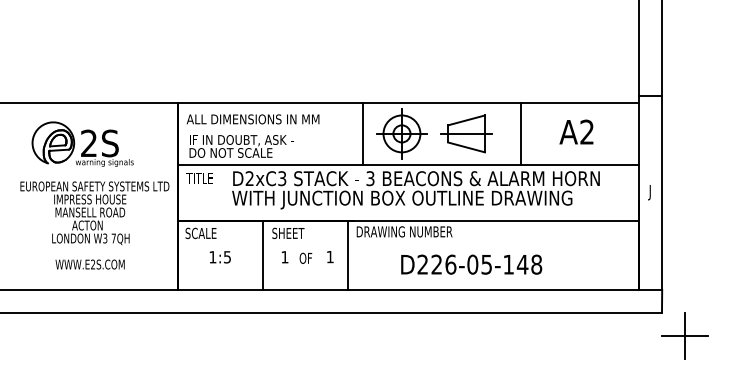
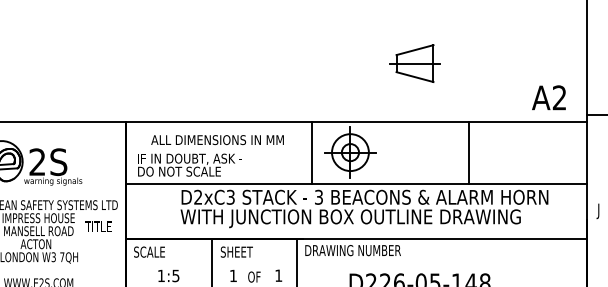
text: (252, 119) -> (216, 140), moved
text: (576, 131) -> (548, 97), moved
part: (466, 133) -> (414, 63), moved
text: (199, 178) -> (97, 227), moved

